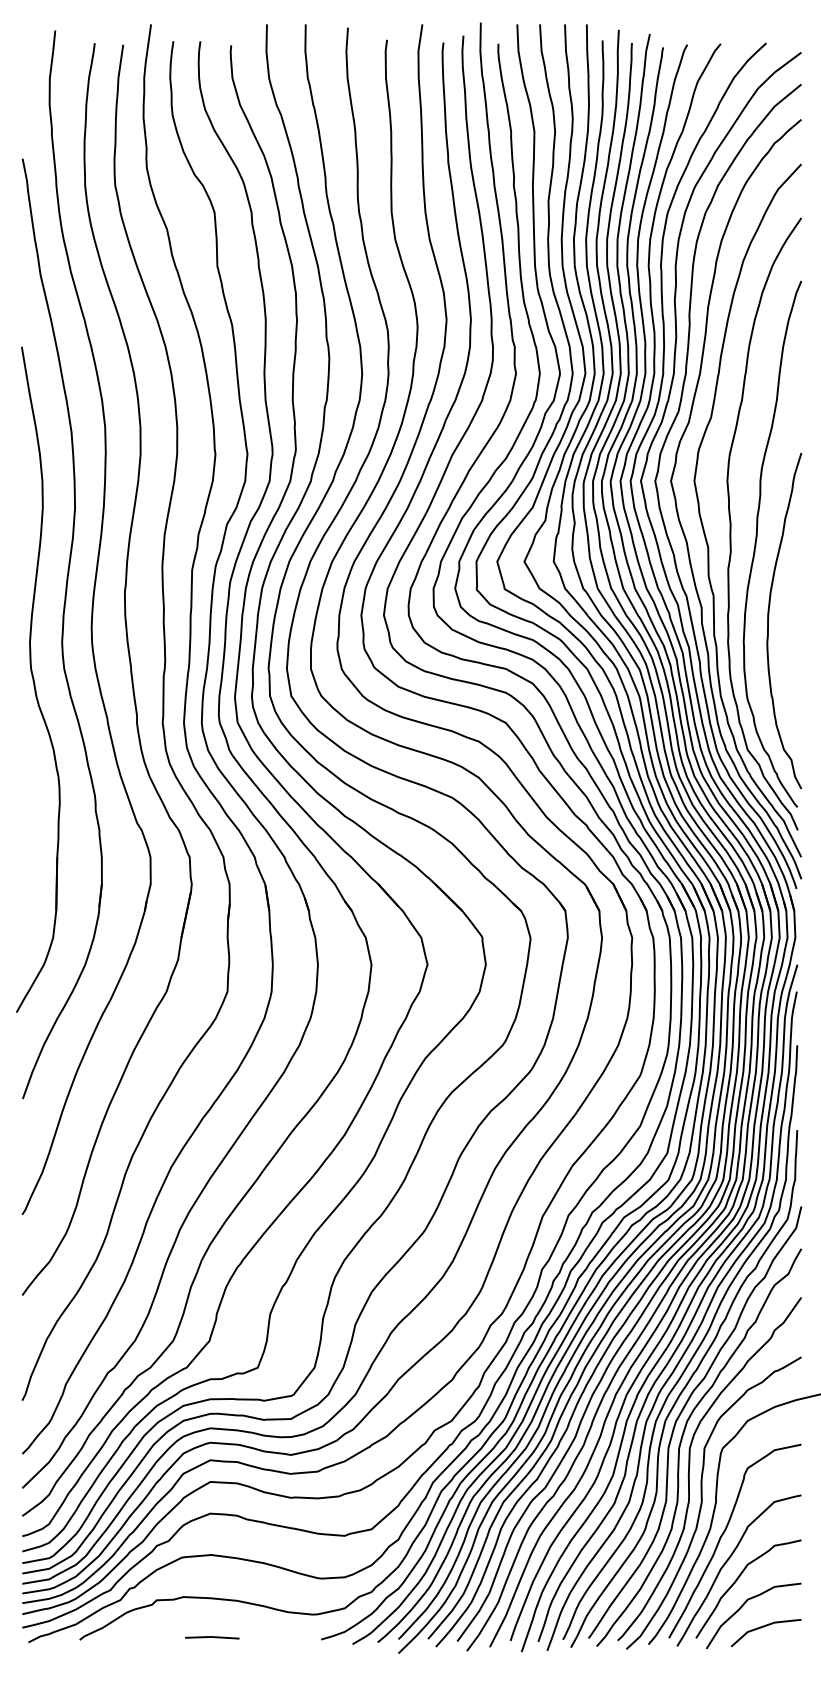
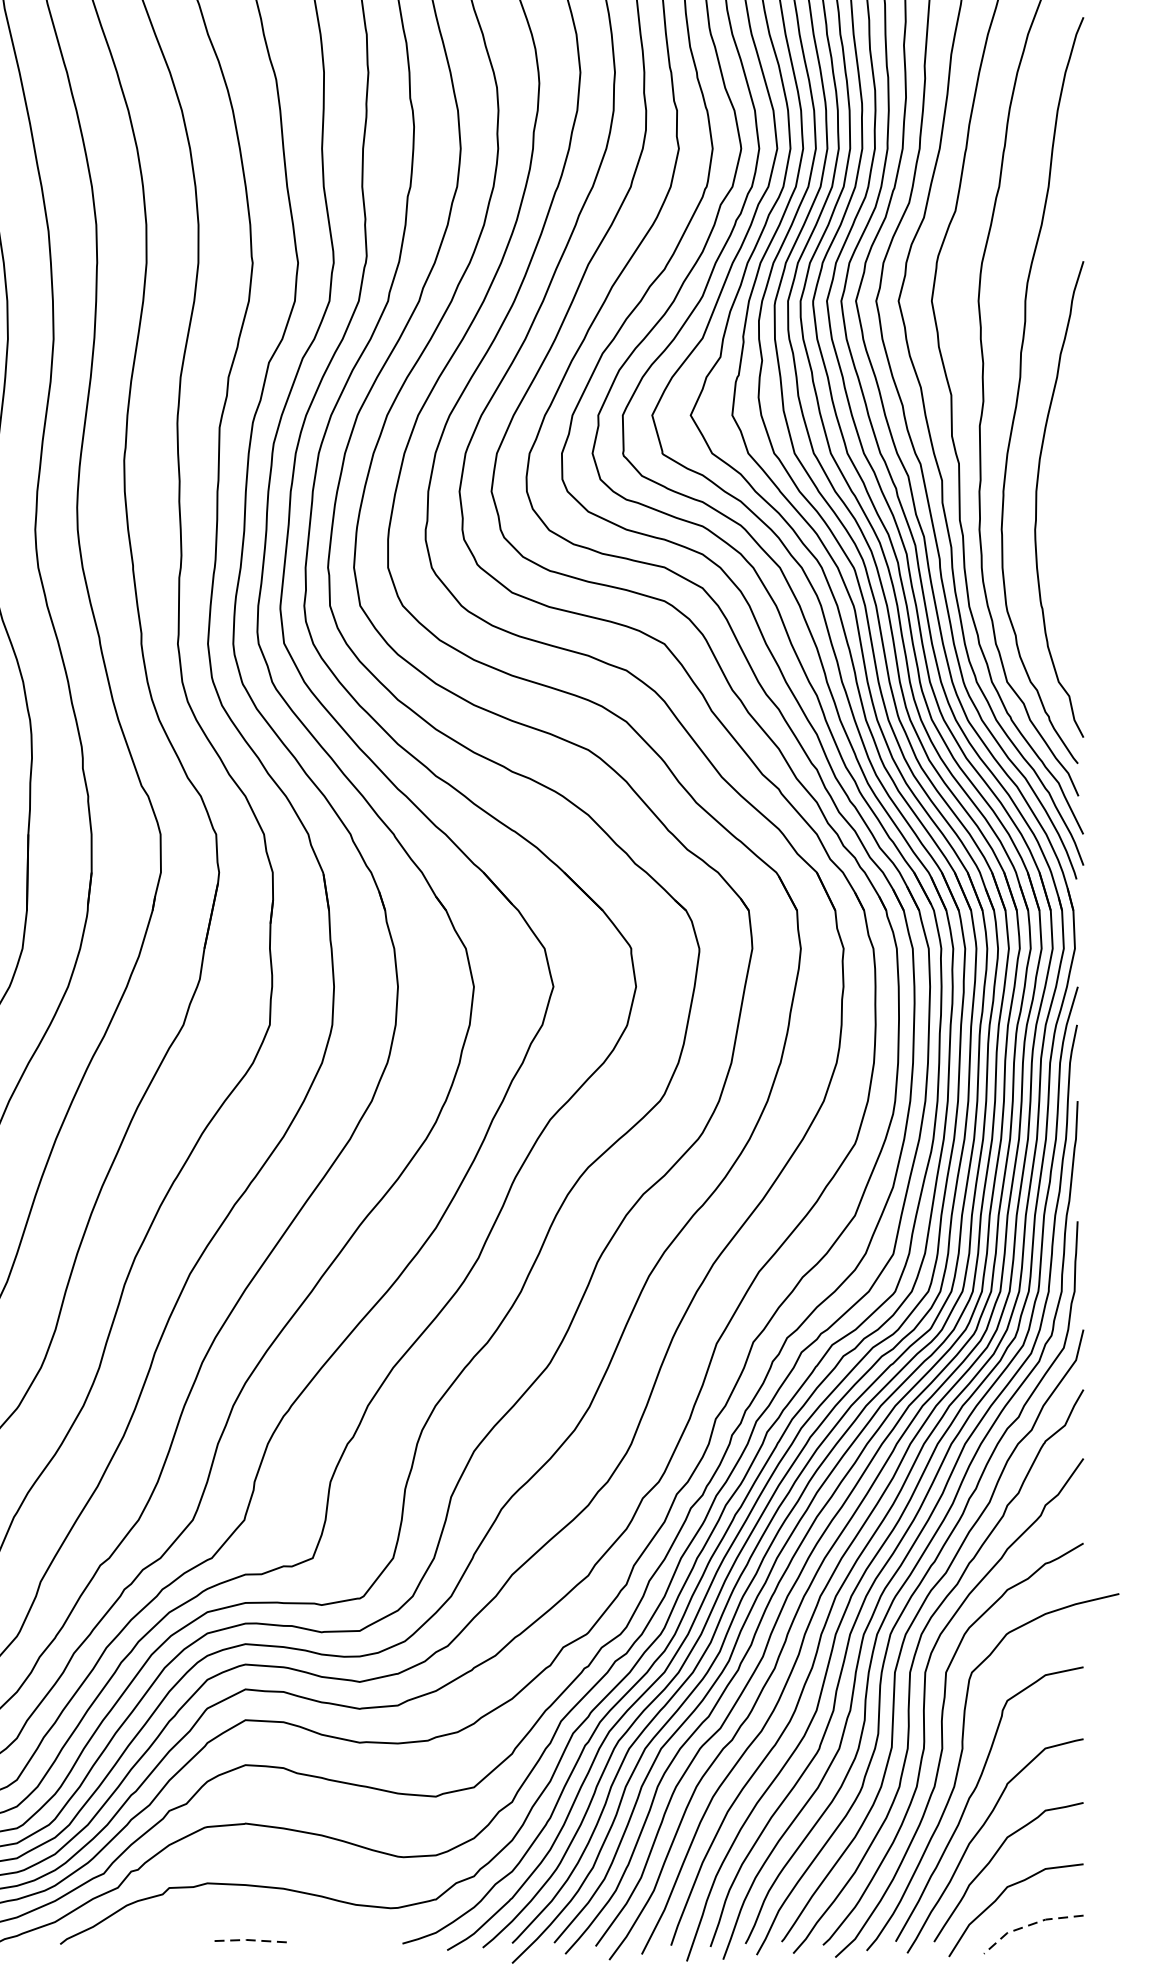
line: (763, 1626) -> (1029, 1925), solid -> dashed
line: (211, 1637) -> (247, 1940), solid -> dashed

